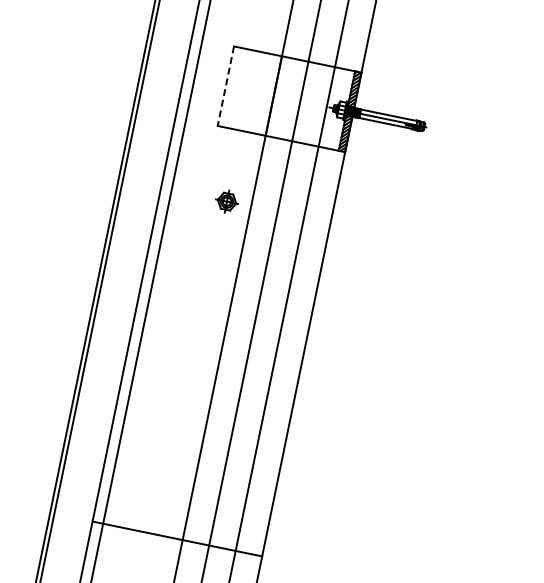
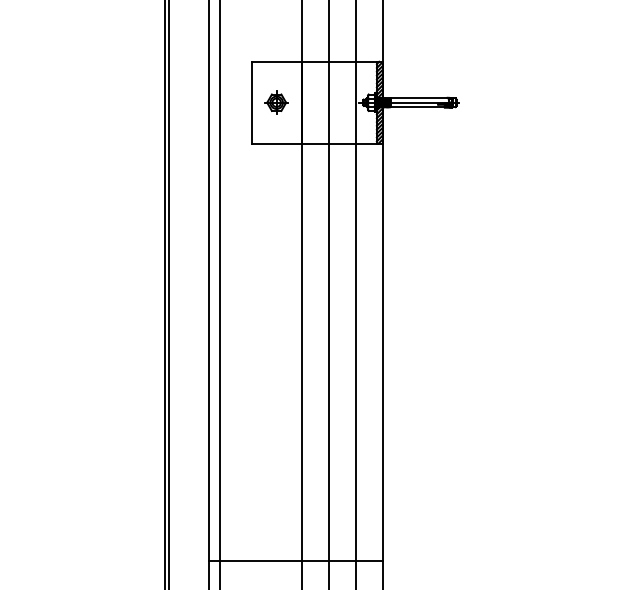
line: (226, 86) -> (252, 102), dashed -> solid
part: (226, 201) -> (276, 102), moved

